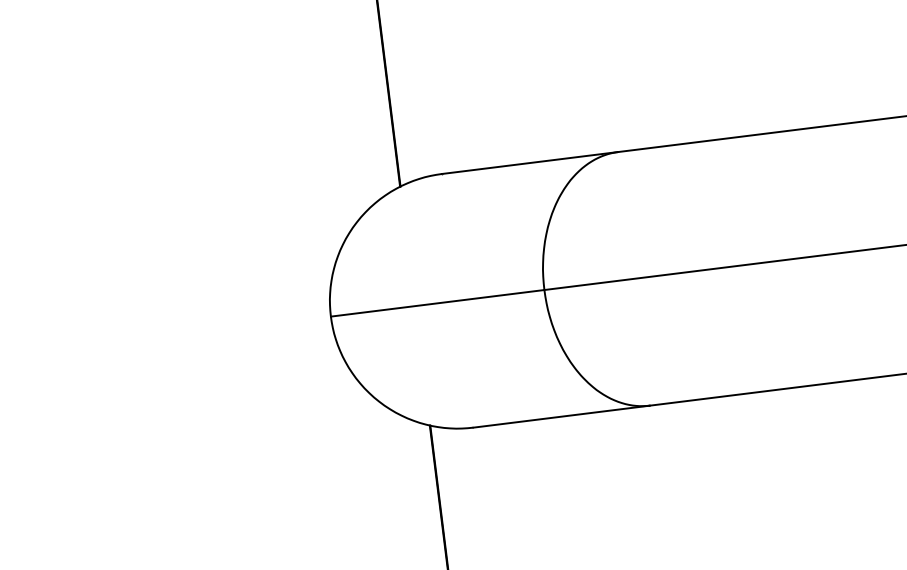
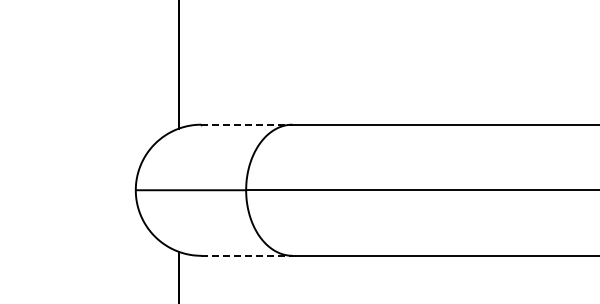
line: (529, 162) -> (246, 124), solid -> dashed
line: (560, 416) -> (246, 255), solid -> dashed

